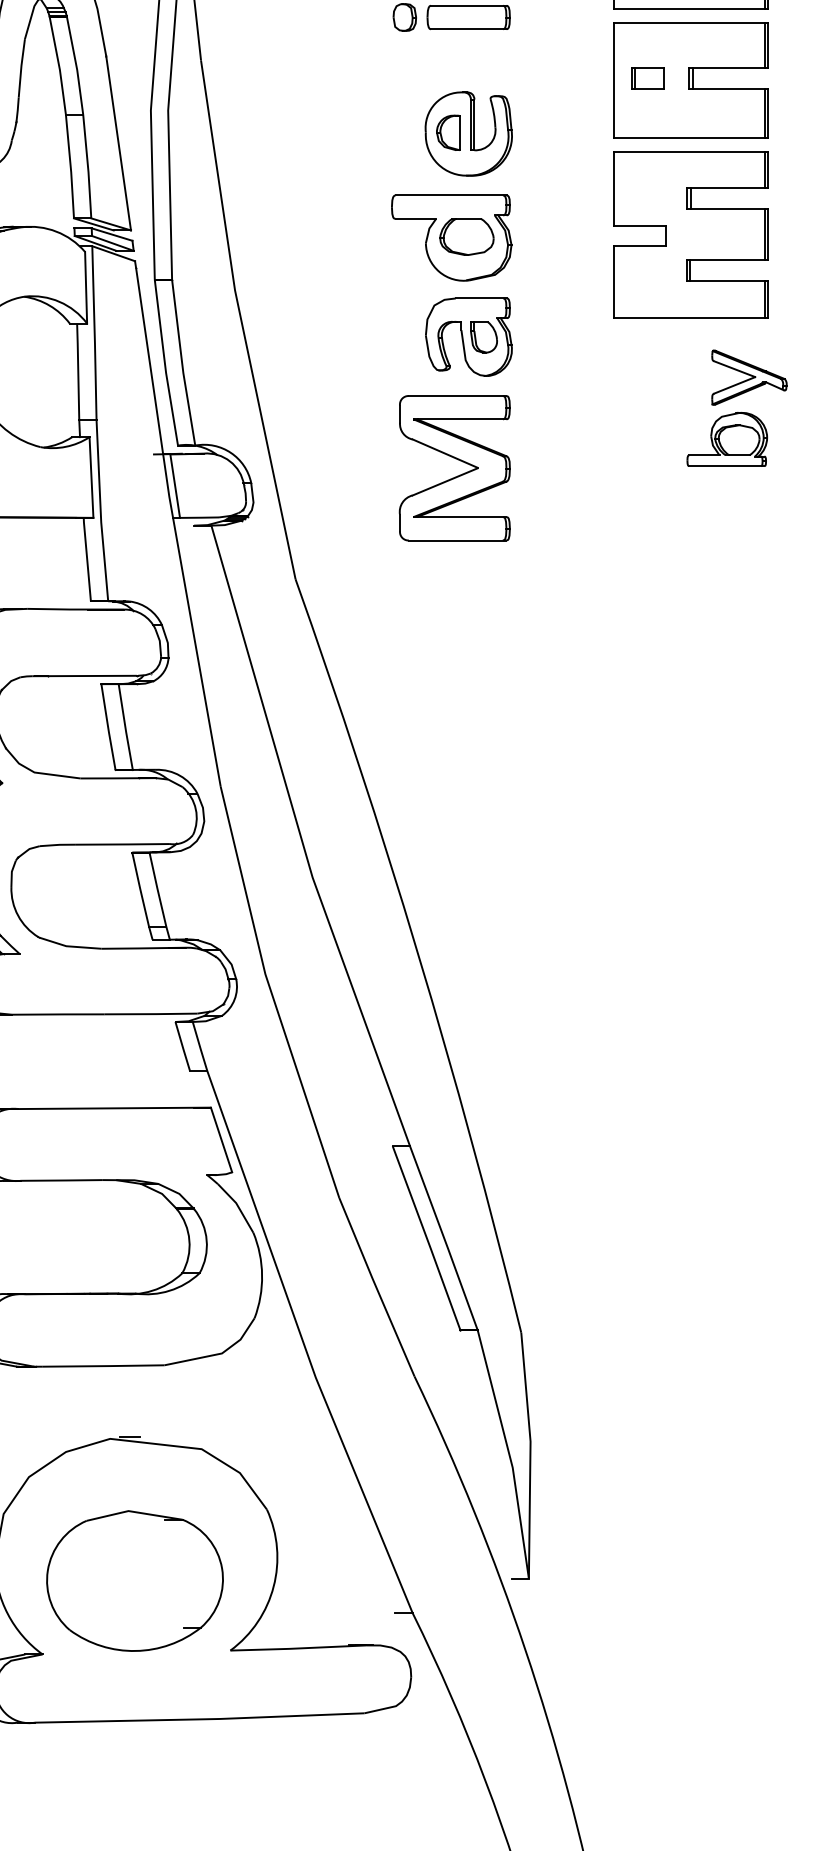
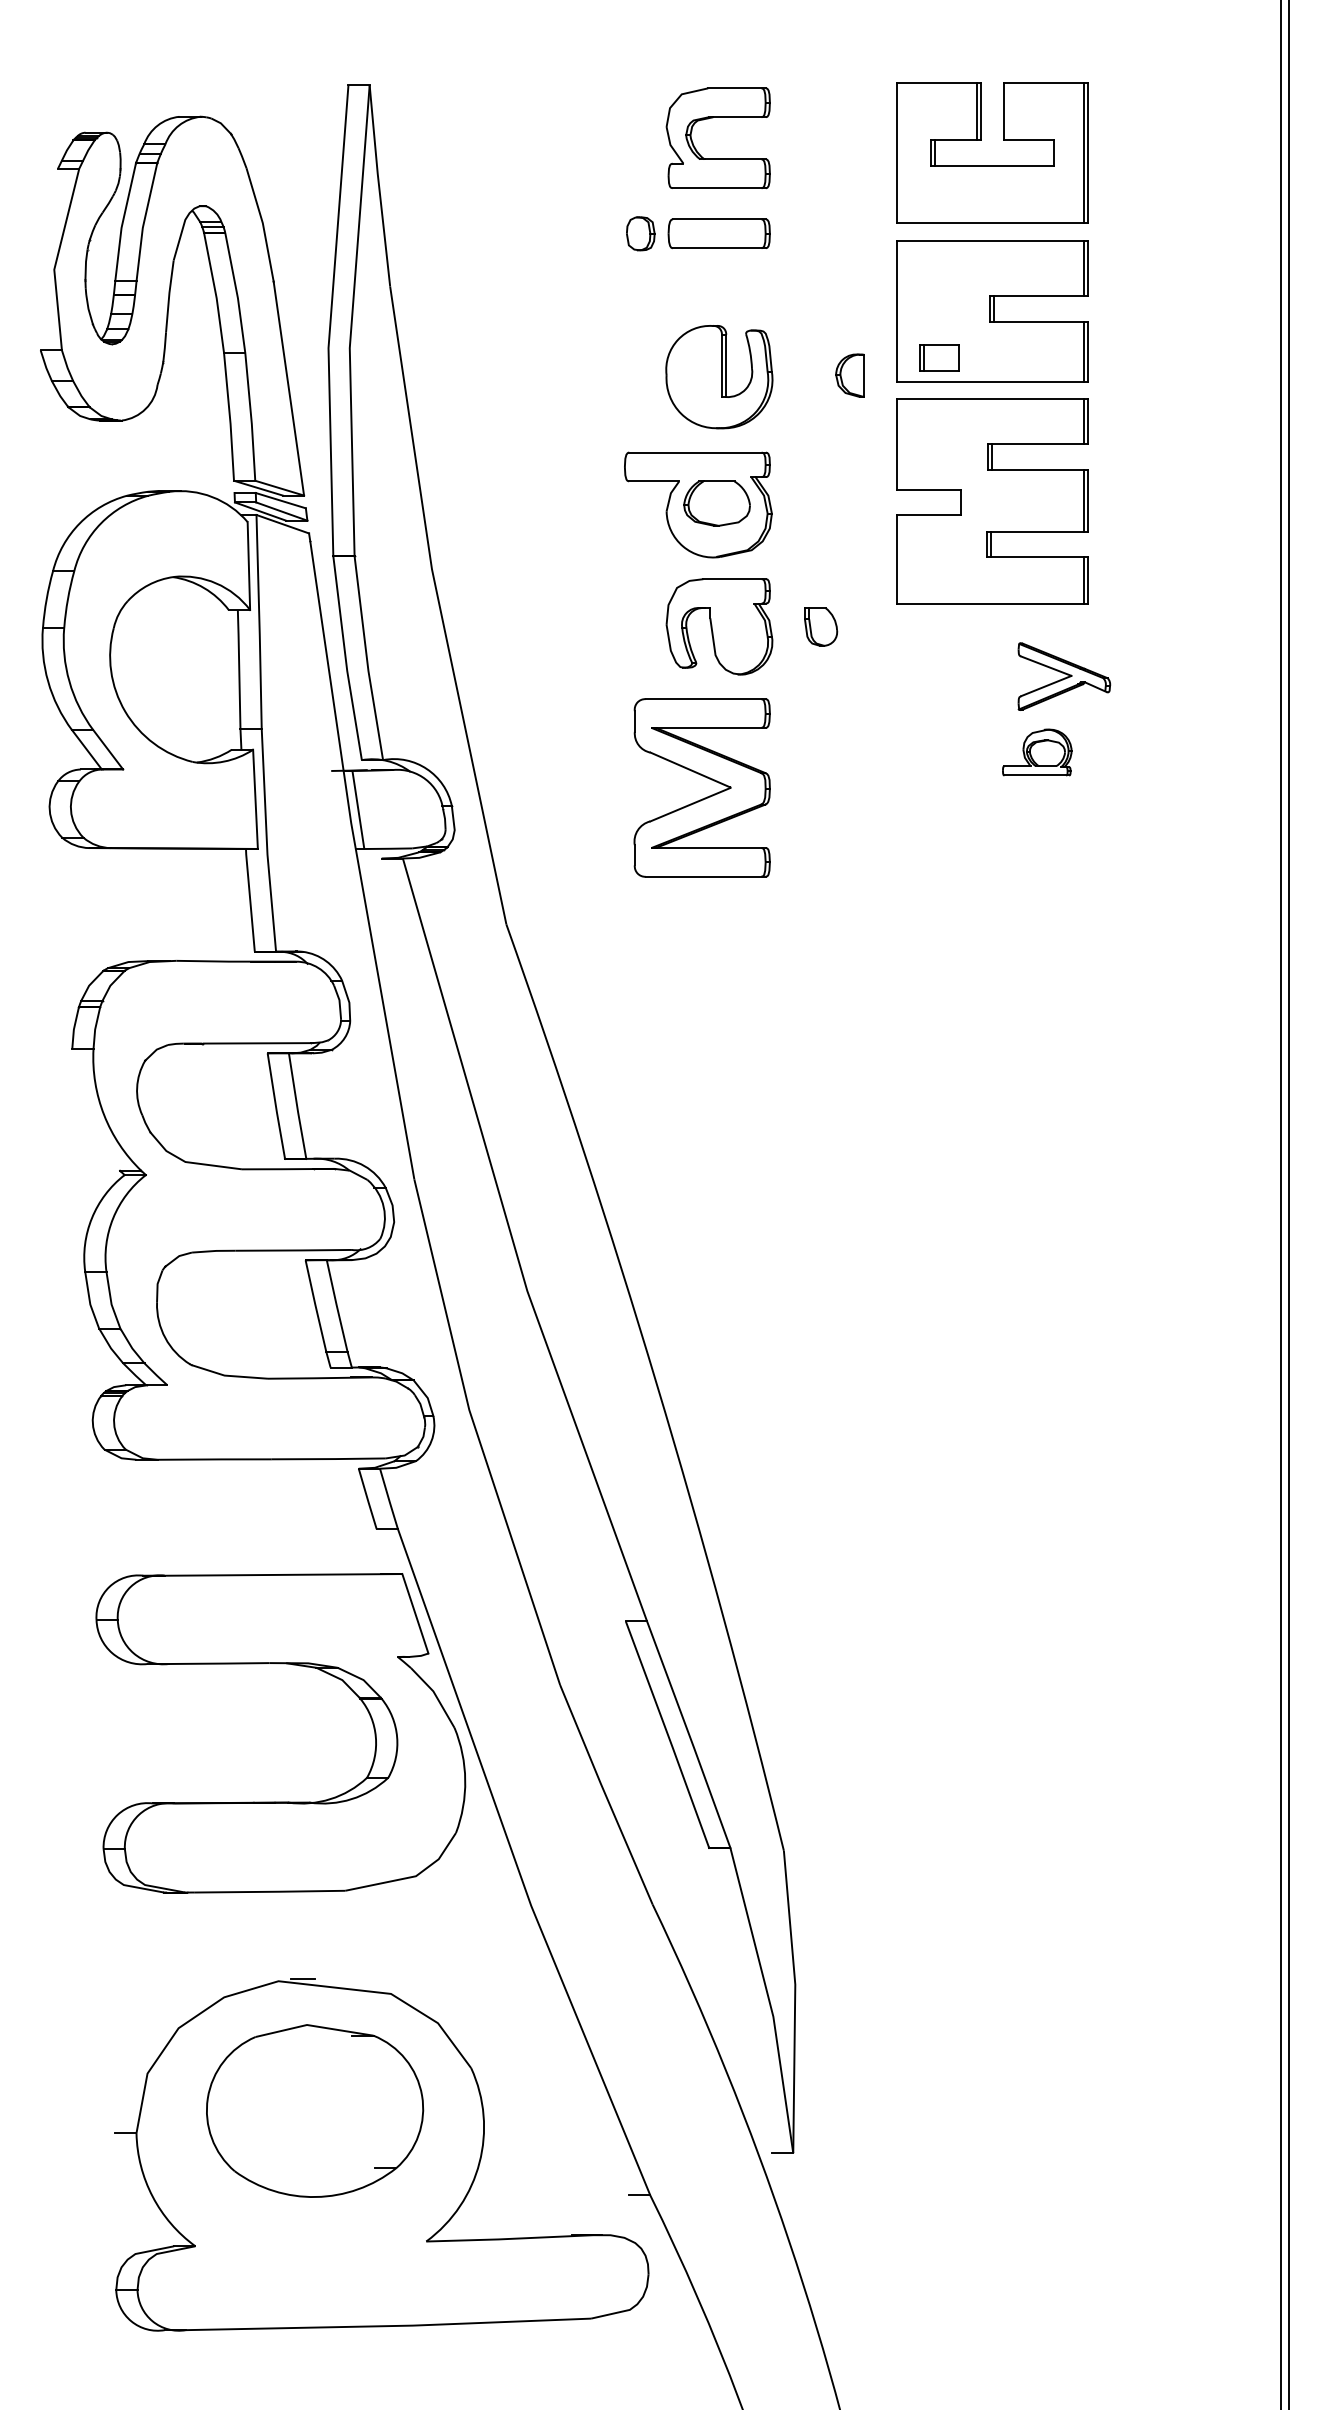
part: (647, 78) -> (939, 357), moved
part: (447, 132) -> (849, 375), moved
part: (484, 336) -> (821, 626), moved
part: (727, 439) -> (1037, 752), size x0.7
part: (135, 1580) -> (315, 2110), moved

